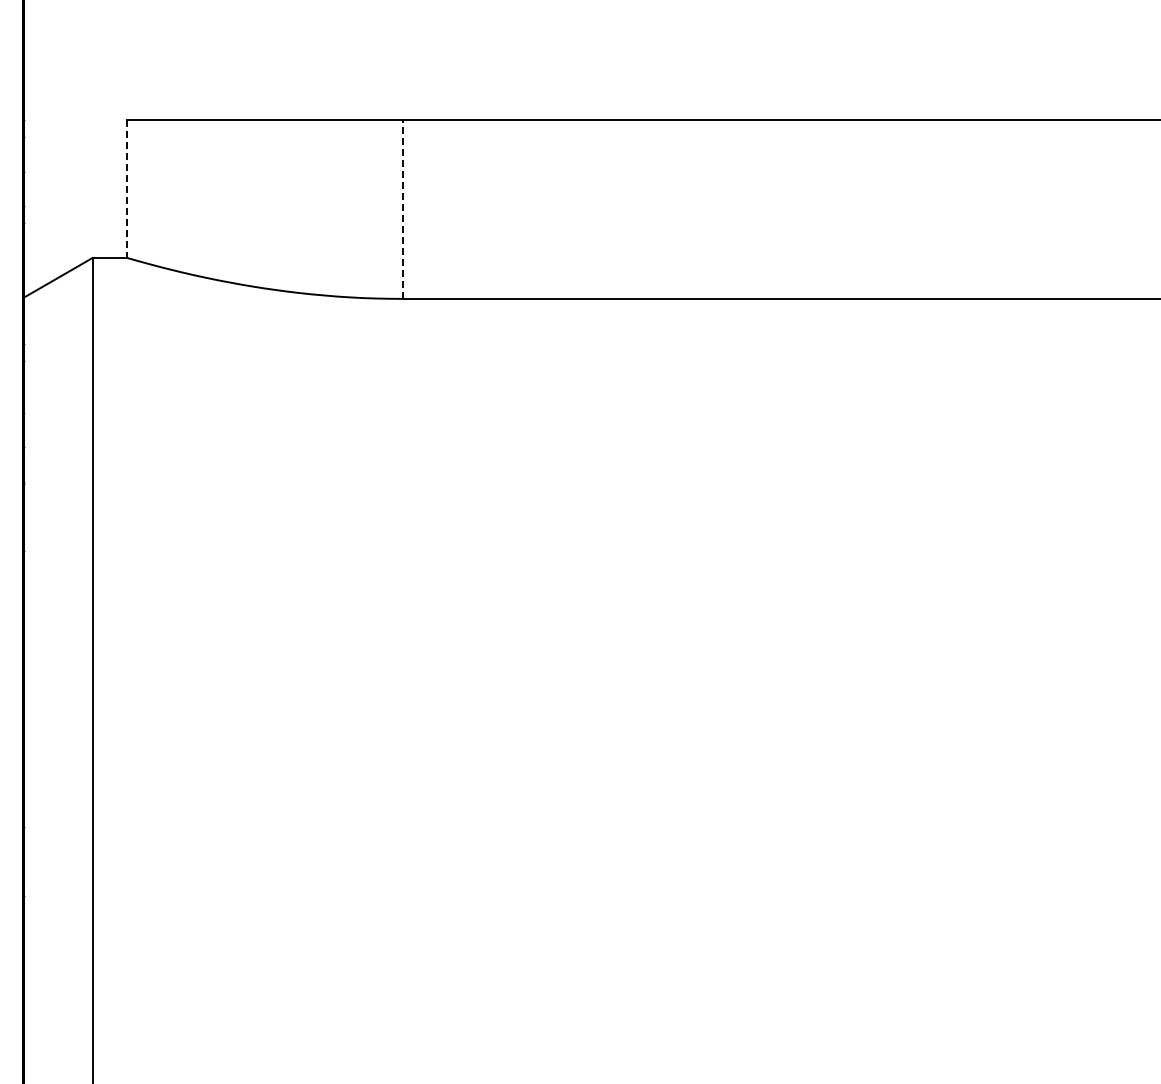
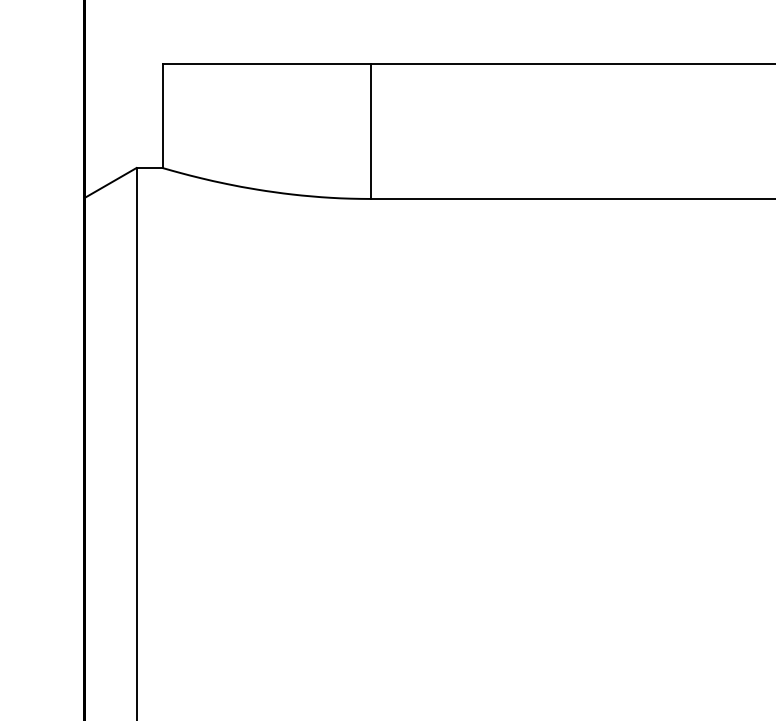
line: (127, 189) -> (162, 116), dashed -> solid
line: (402, 208) -> (370, 130), dashed -> solid

